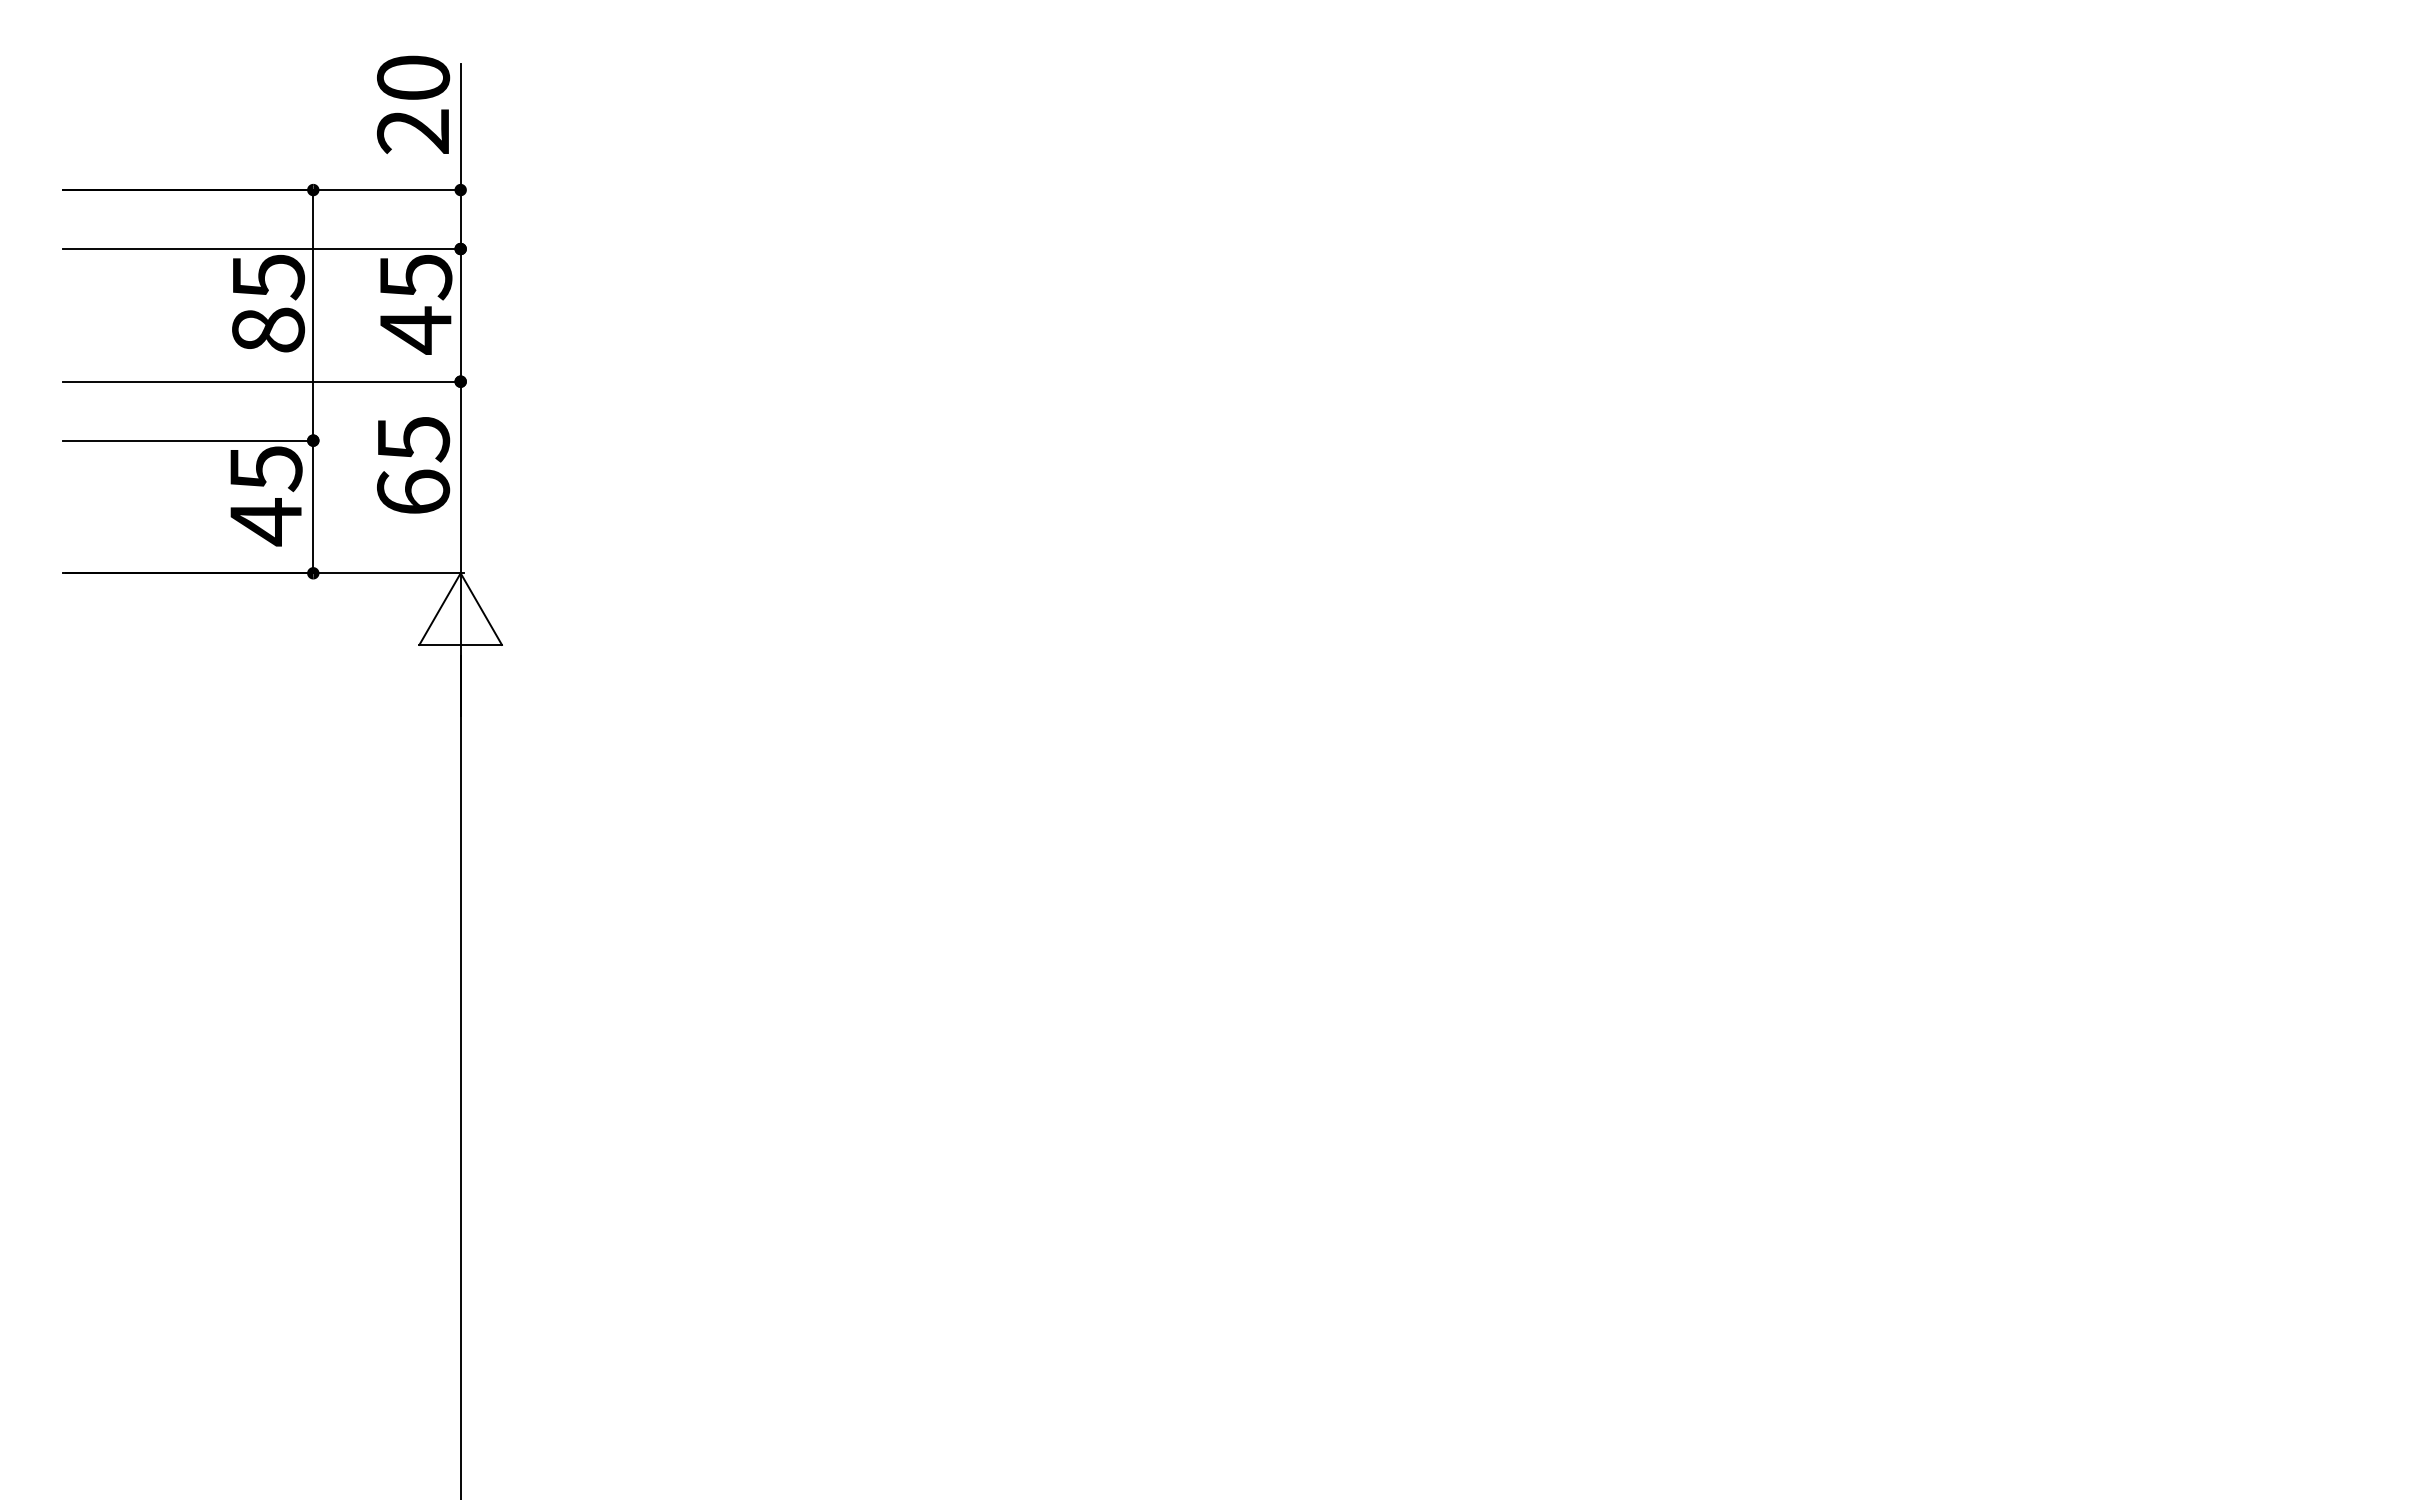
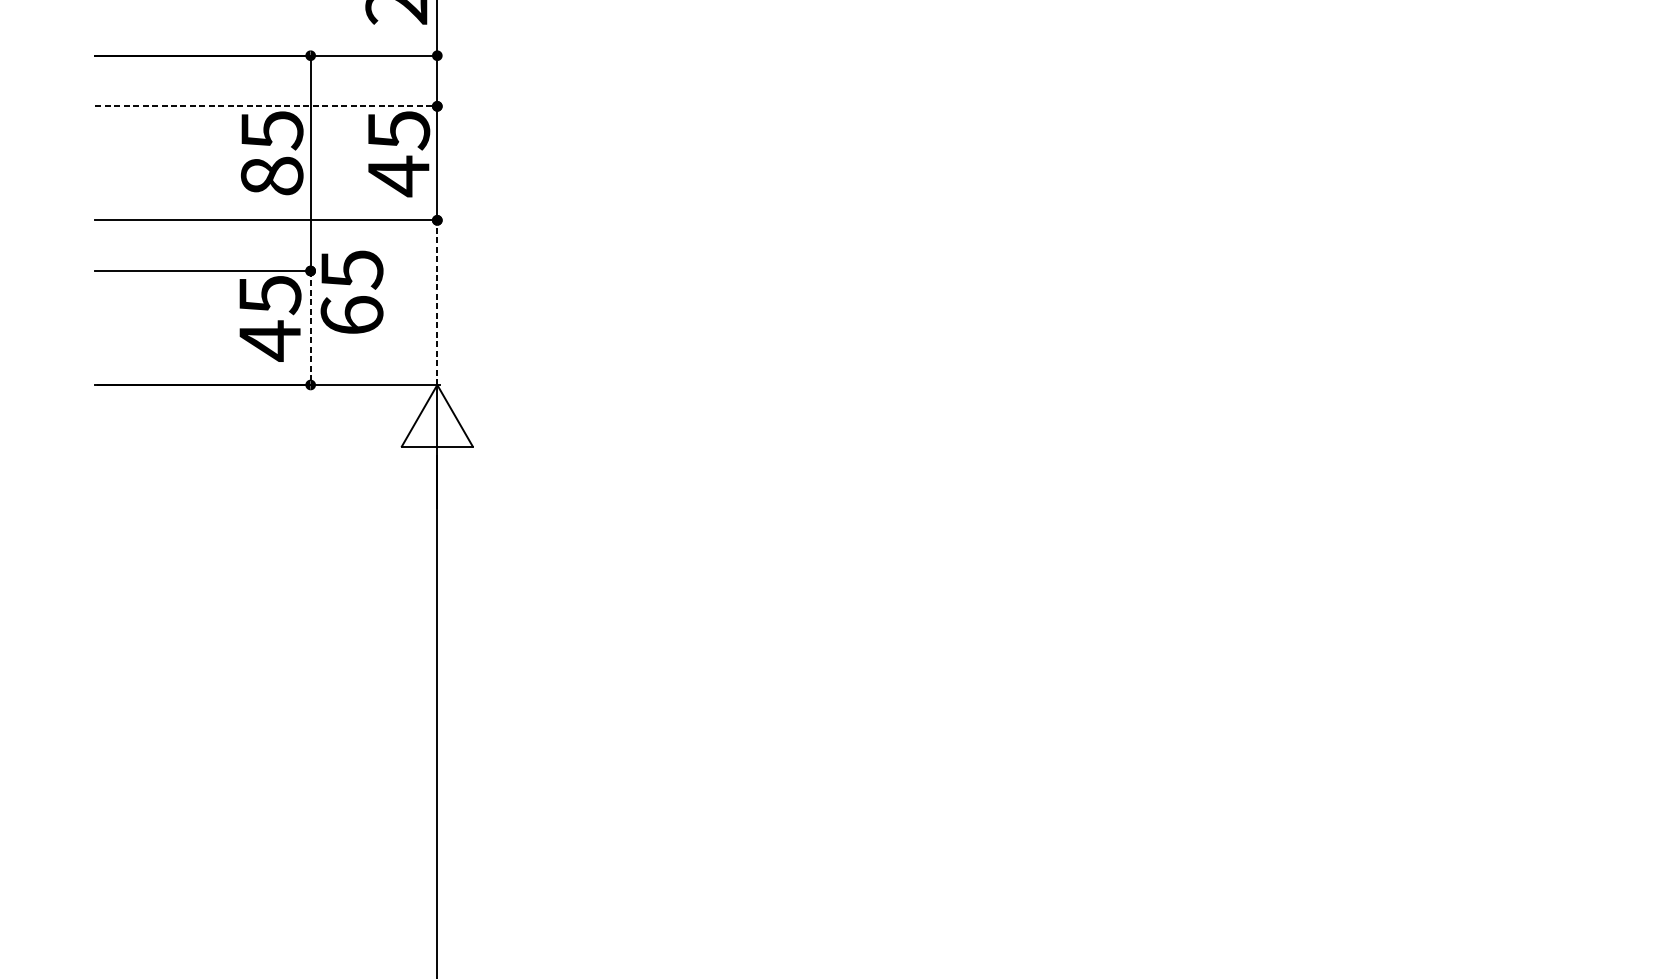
line: (263, 249) -> (267, 106), solid -> dashed
text: (413, 465) -> (352, 292), moved
line: (460, 477) -> (437, 302), solid -> dashed
line: (313, 507) -> (310, 328), solid -> dashed

